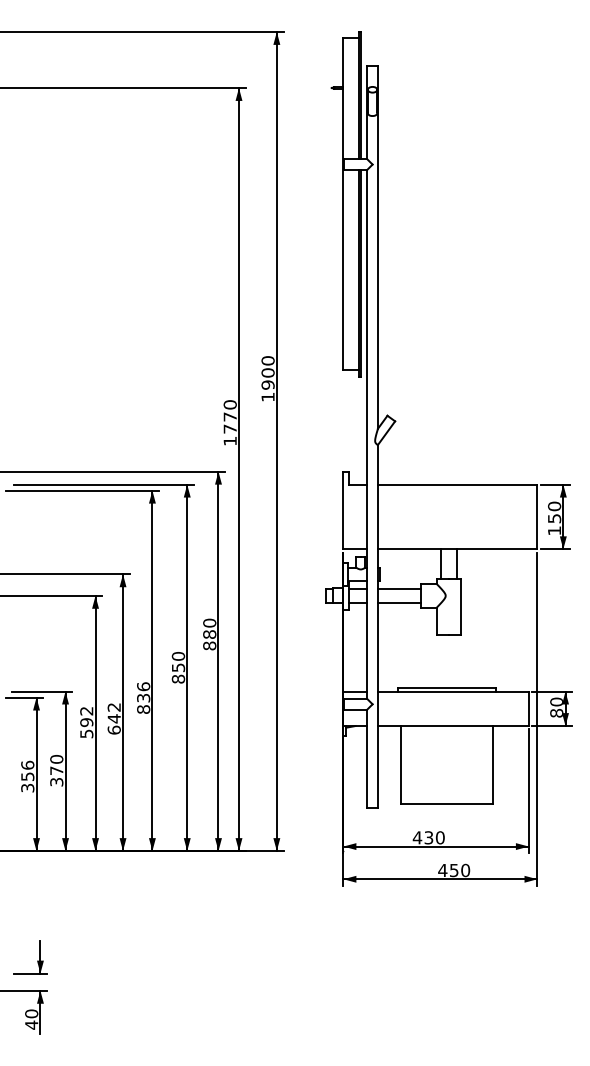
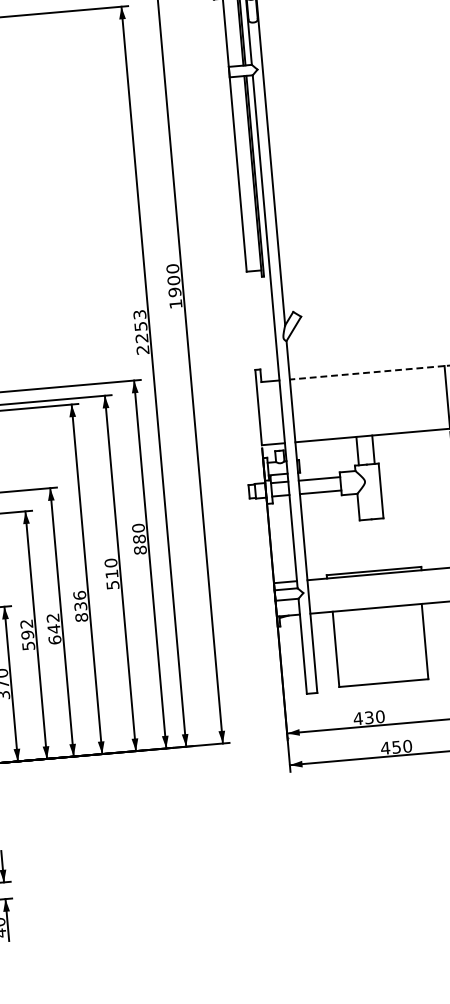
text: (229, 422) -> (140, 331), 1770 -> 2253
line: (457, 484) -> (367, 372), solid -> dashed
text: (178, 673) -> (112, 579), 850 -> 510

